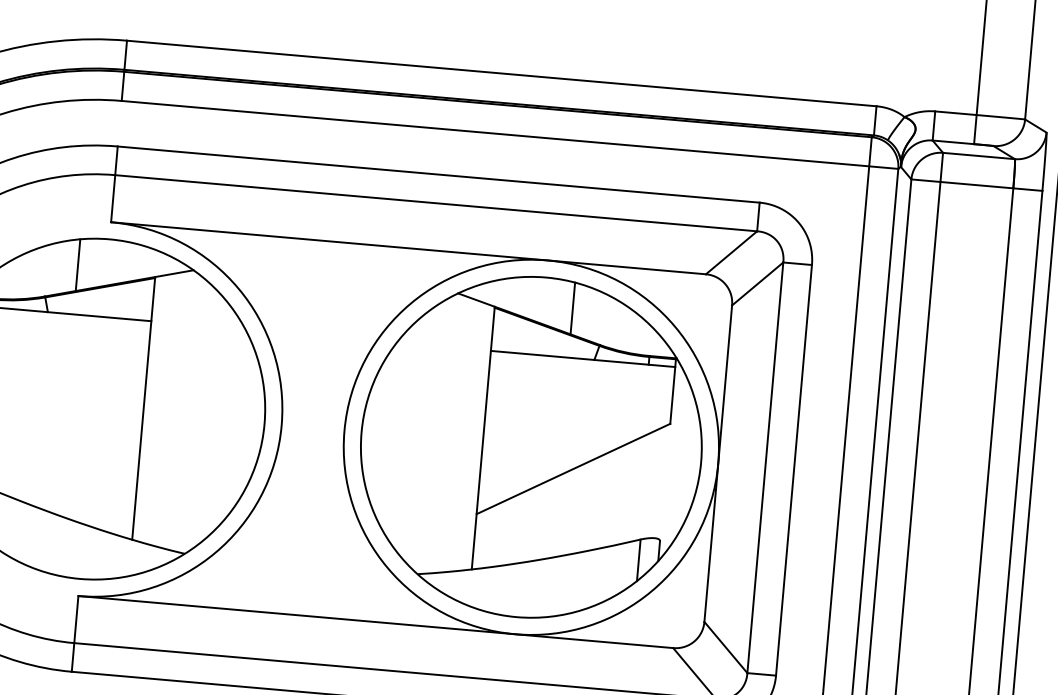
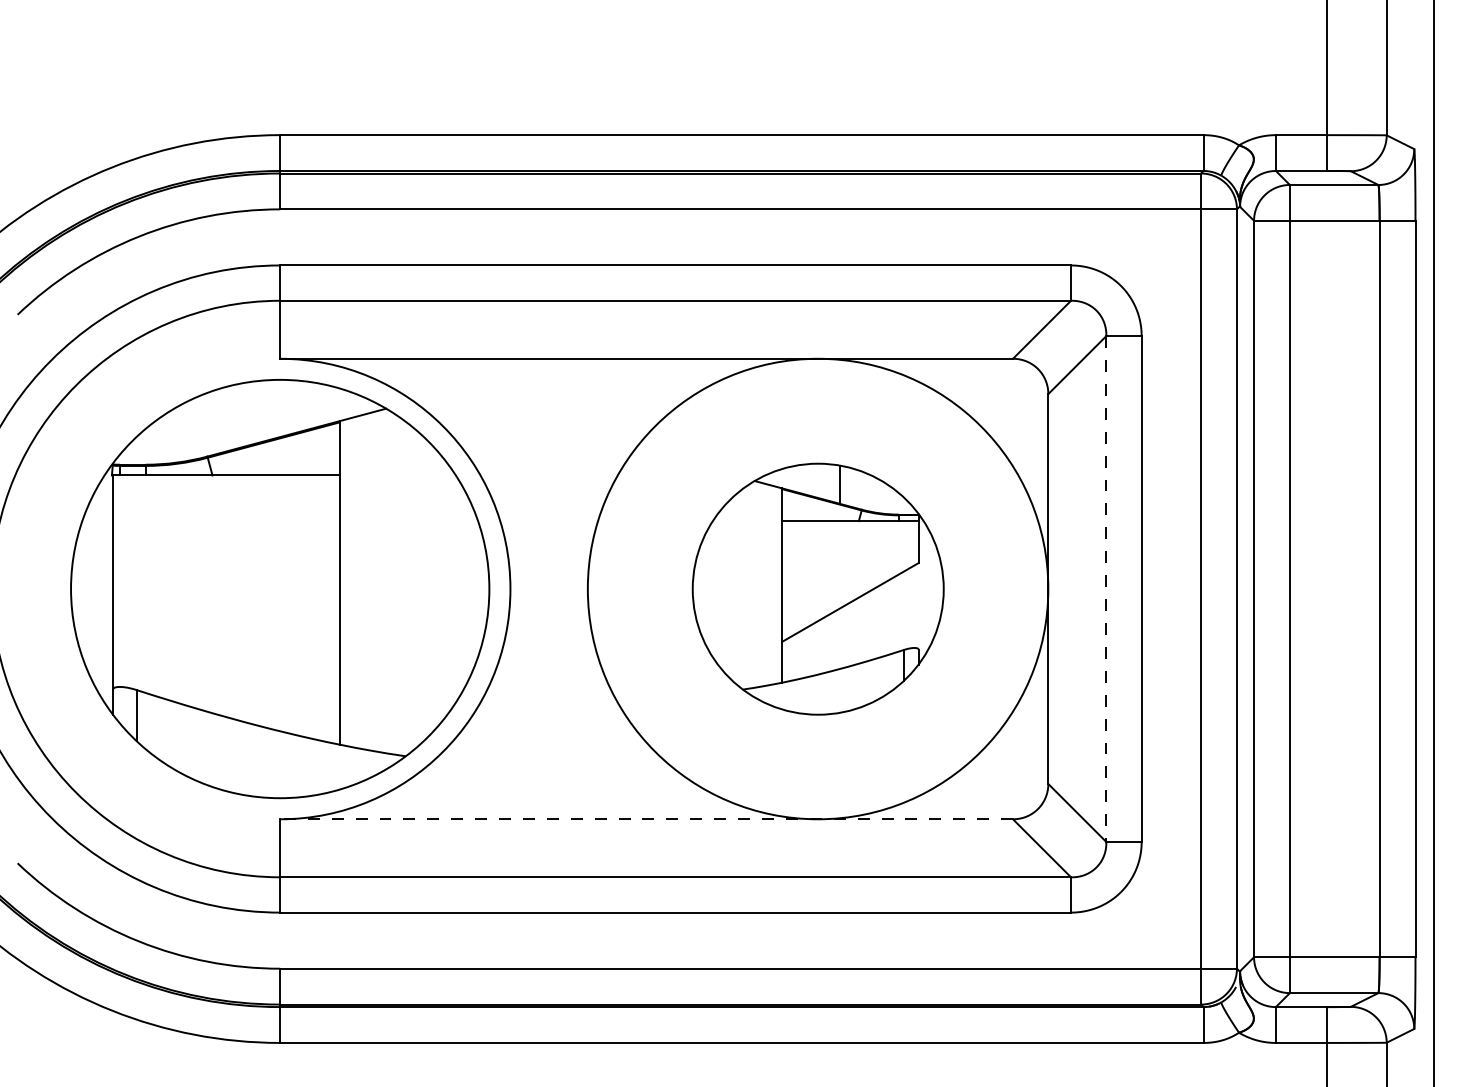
line: (78, 264) -> (244, 414), removed
part: (531, 447) -> (818, 589), size x0.6
line: (765, 468) -> (1106, 589), solid -> dashed
line: (375, 622) -> (646, 819), solid -> dashed

